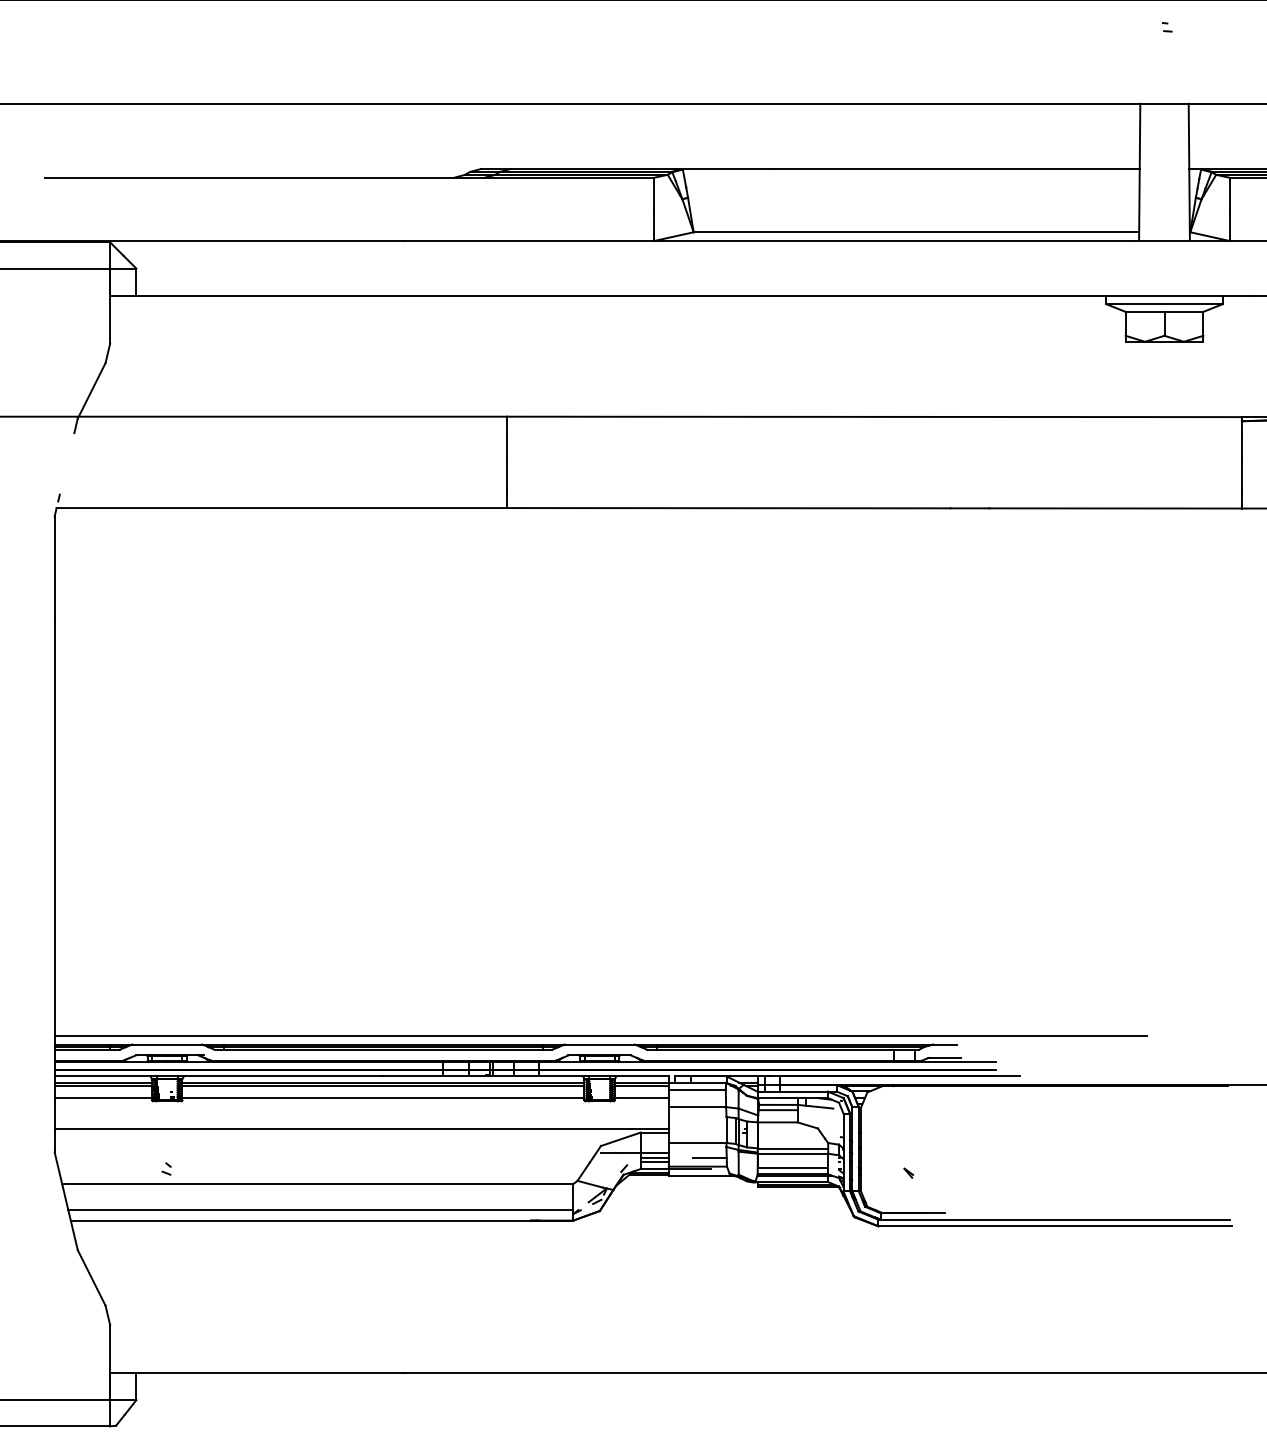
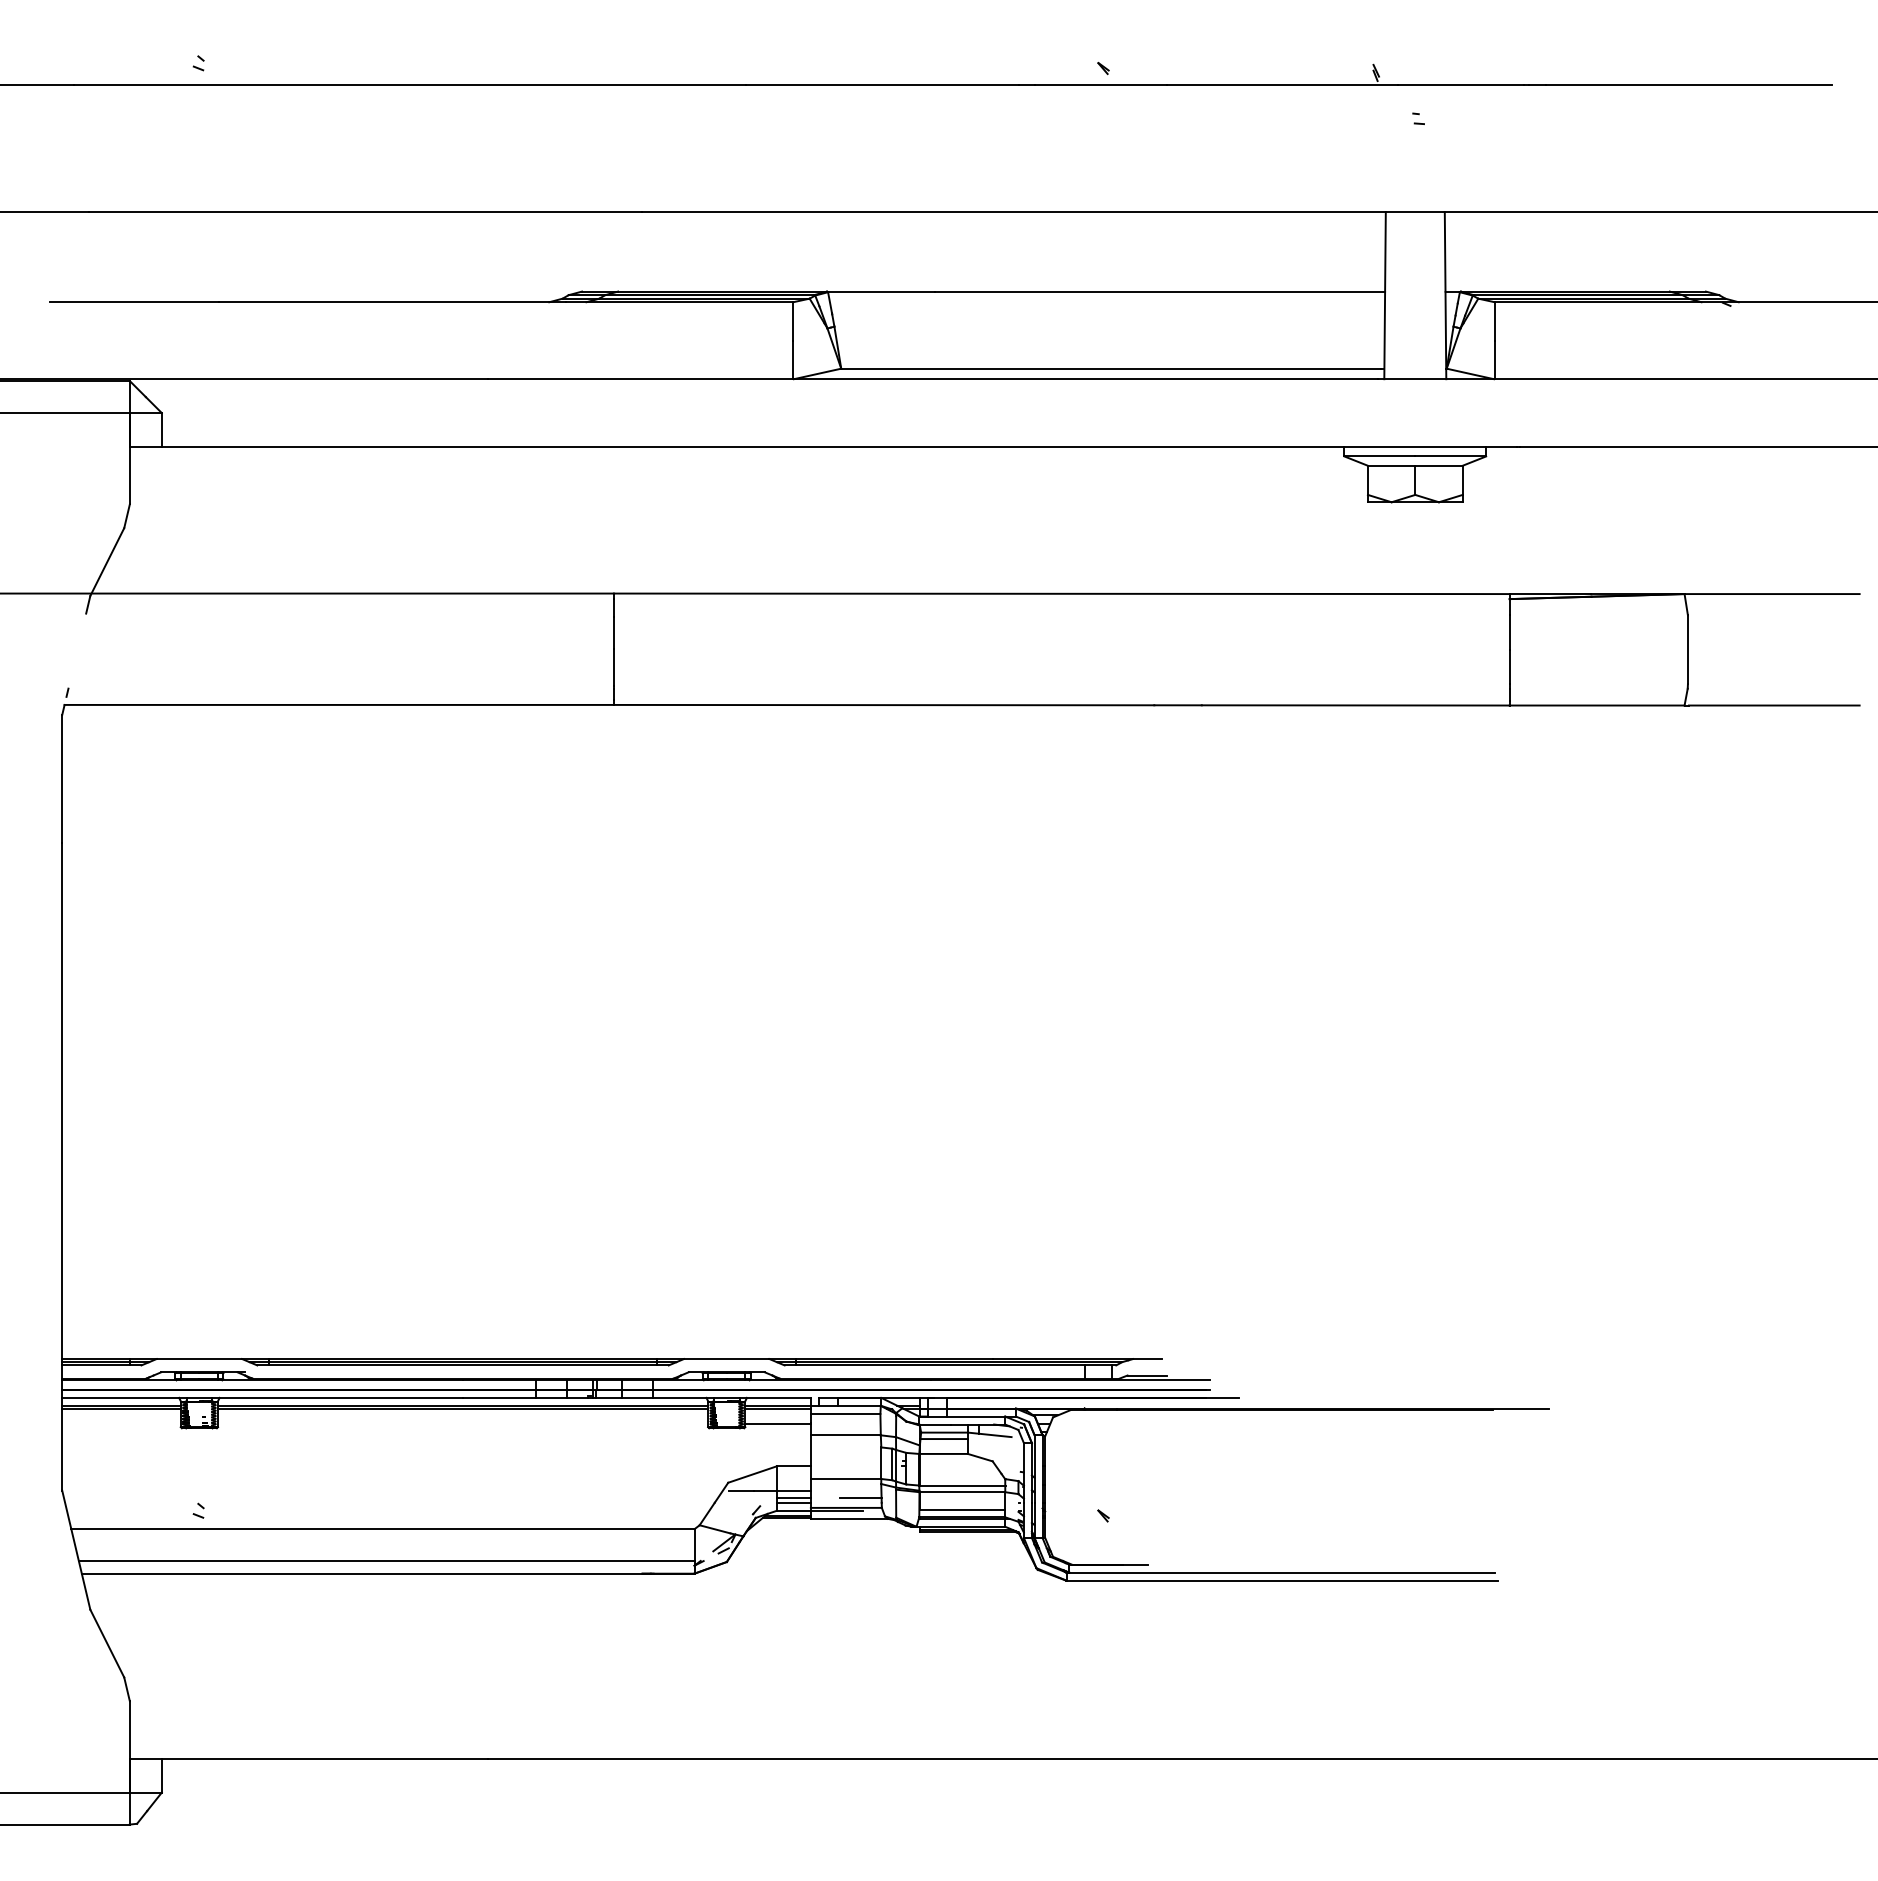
line: (601, 1035) -> (728, 1348), removed
line: (103, 1098) -> (121, 1424), removed
line: (383, 1098) -> (463, 1424), removed
line: (361, 1128) -> (436, 1461), removed

